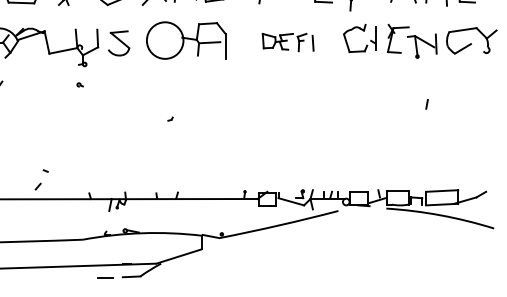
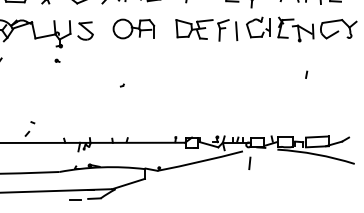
part: (185, 39) -> (133, 28), size x0.71
part: (287, 42) -> (206, 30), size x1.67
line: (347, 226) -> (249, 162), added

